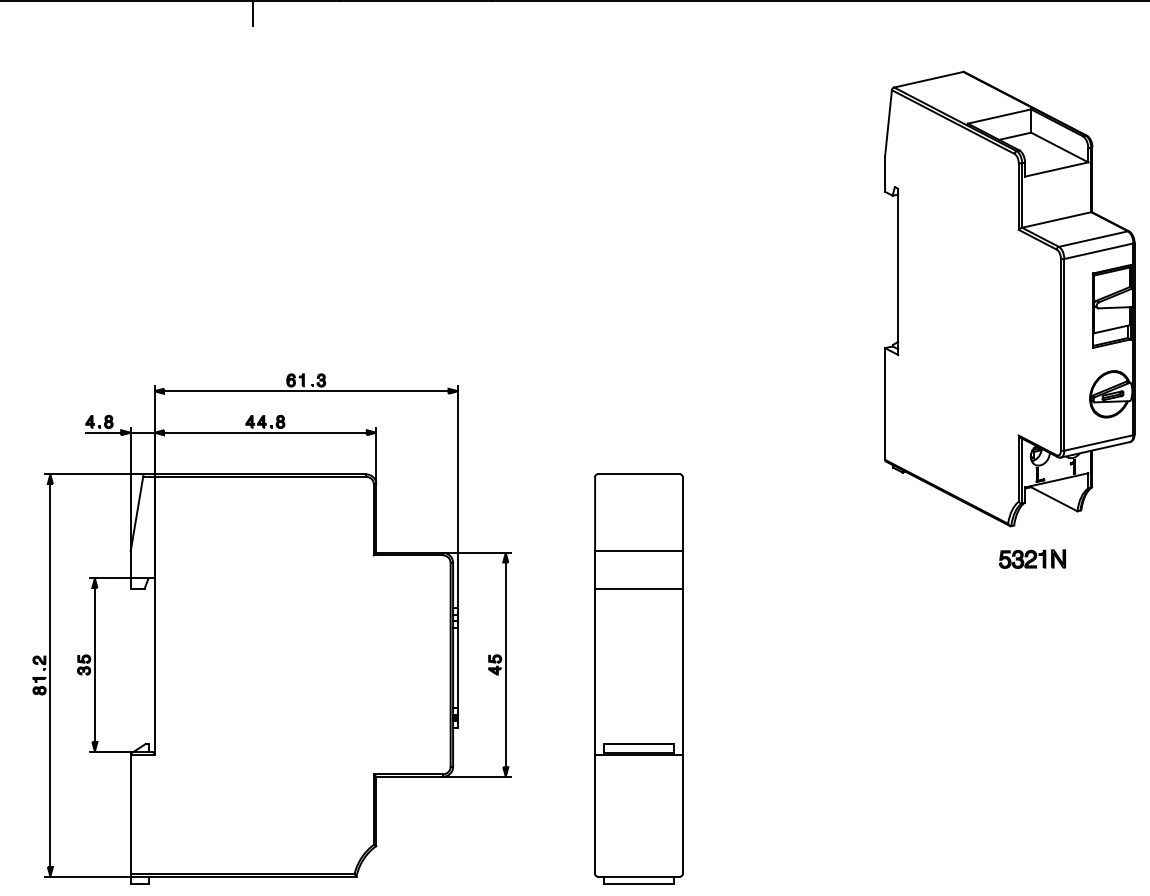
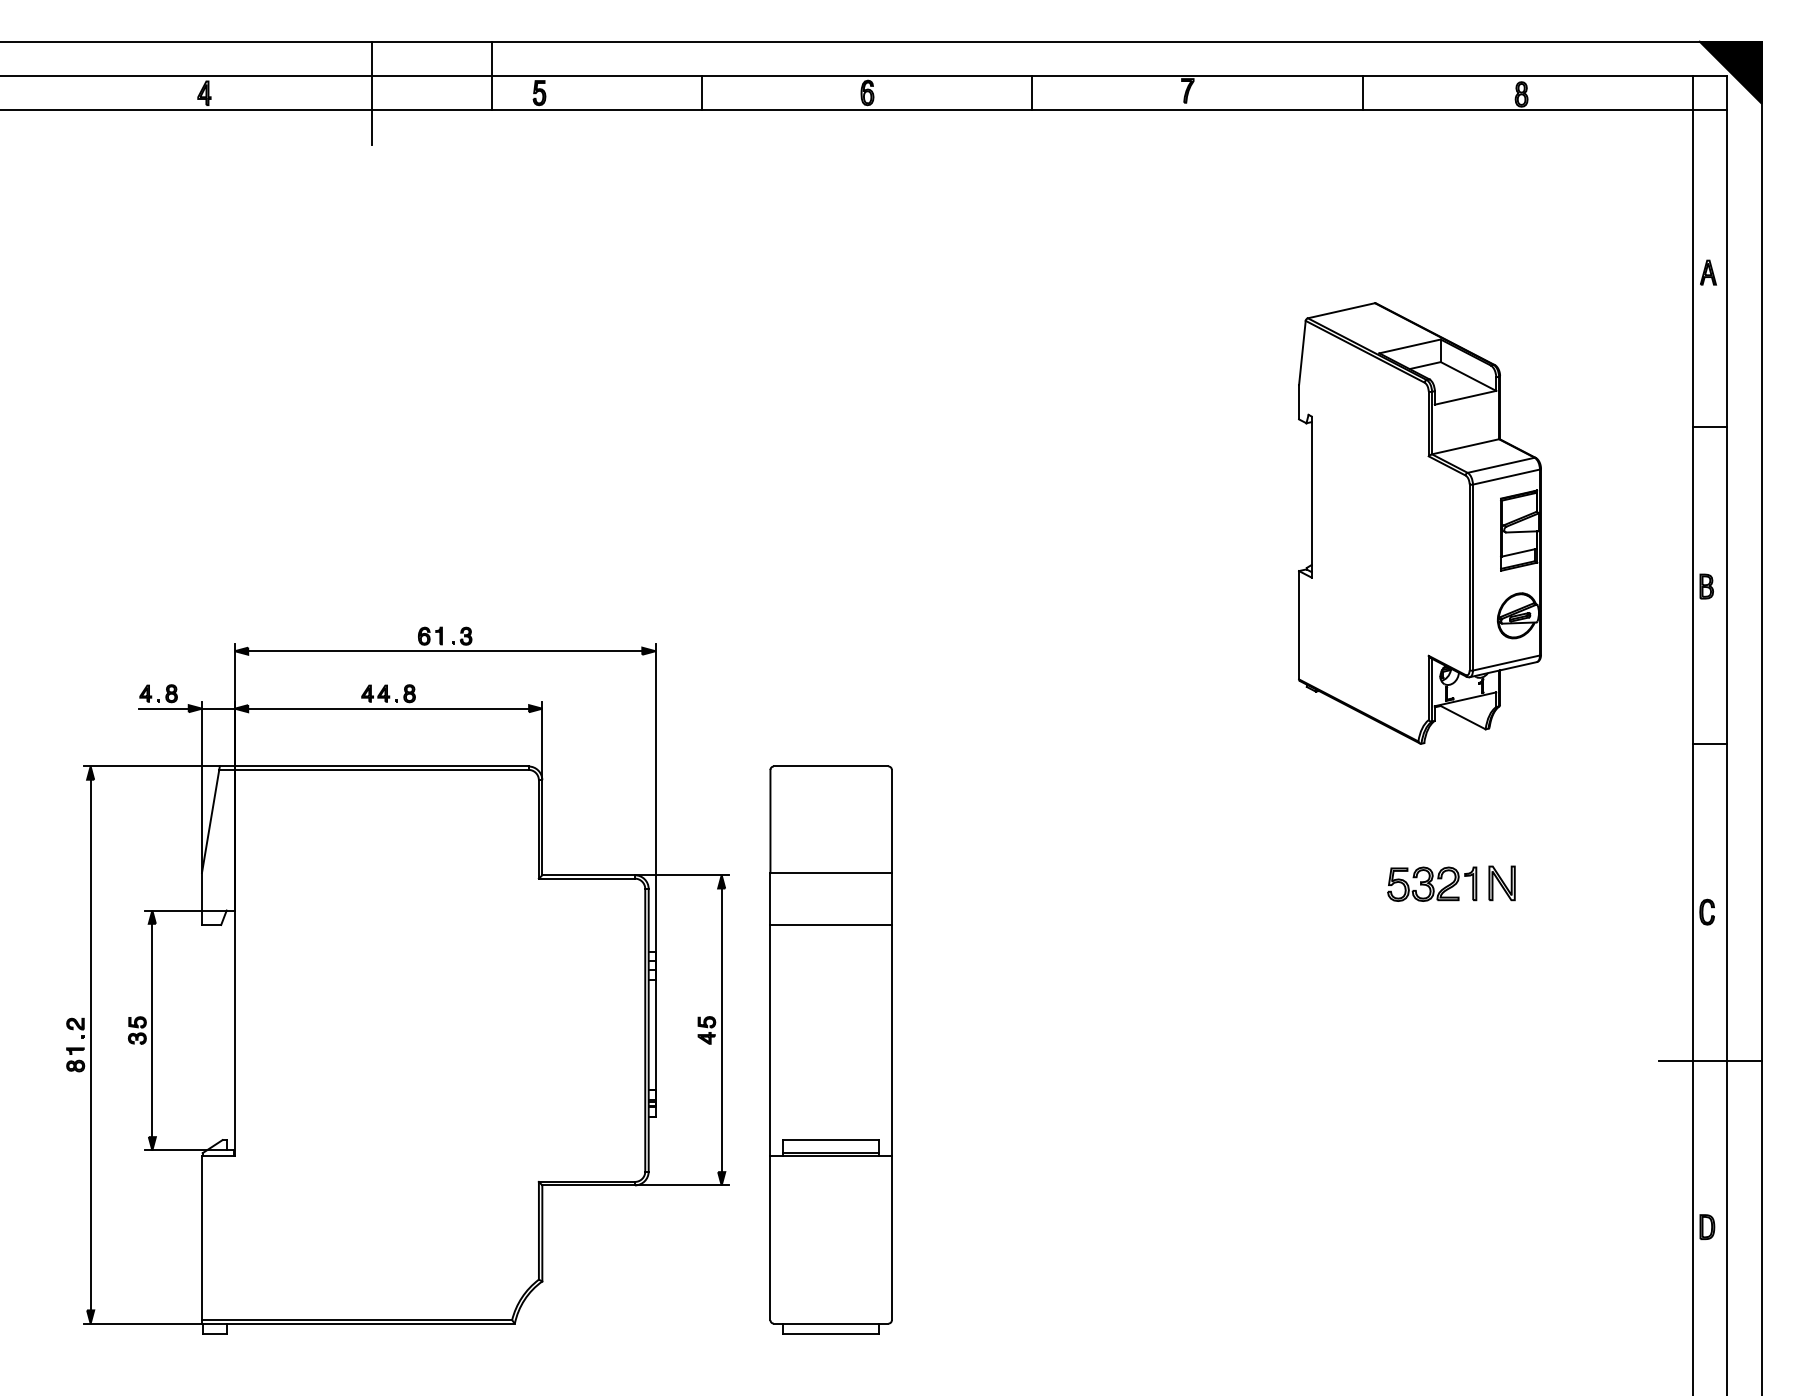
part: (1009, 299) -> (1419, 523), size x0.7
part: (1032, 558) -> (1451, 883), size x1.4
part: (638, 678) -> (830, 1049), moved

